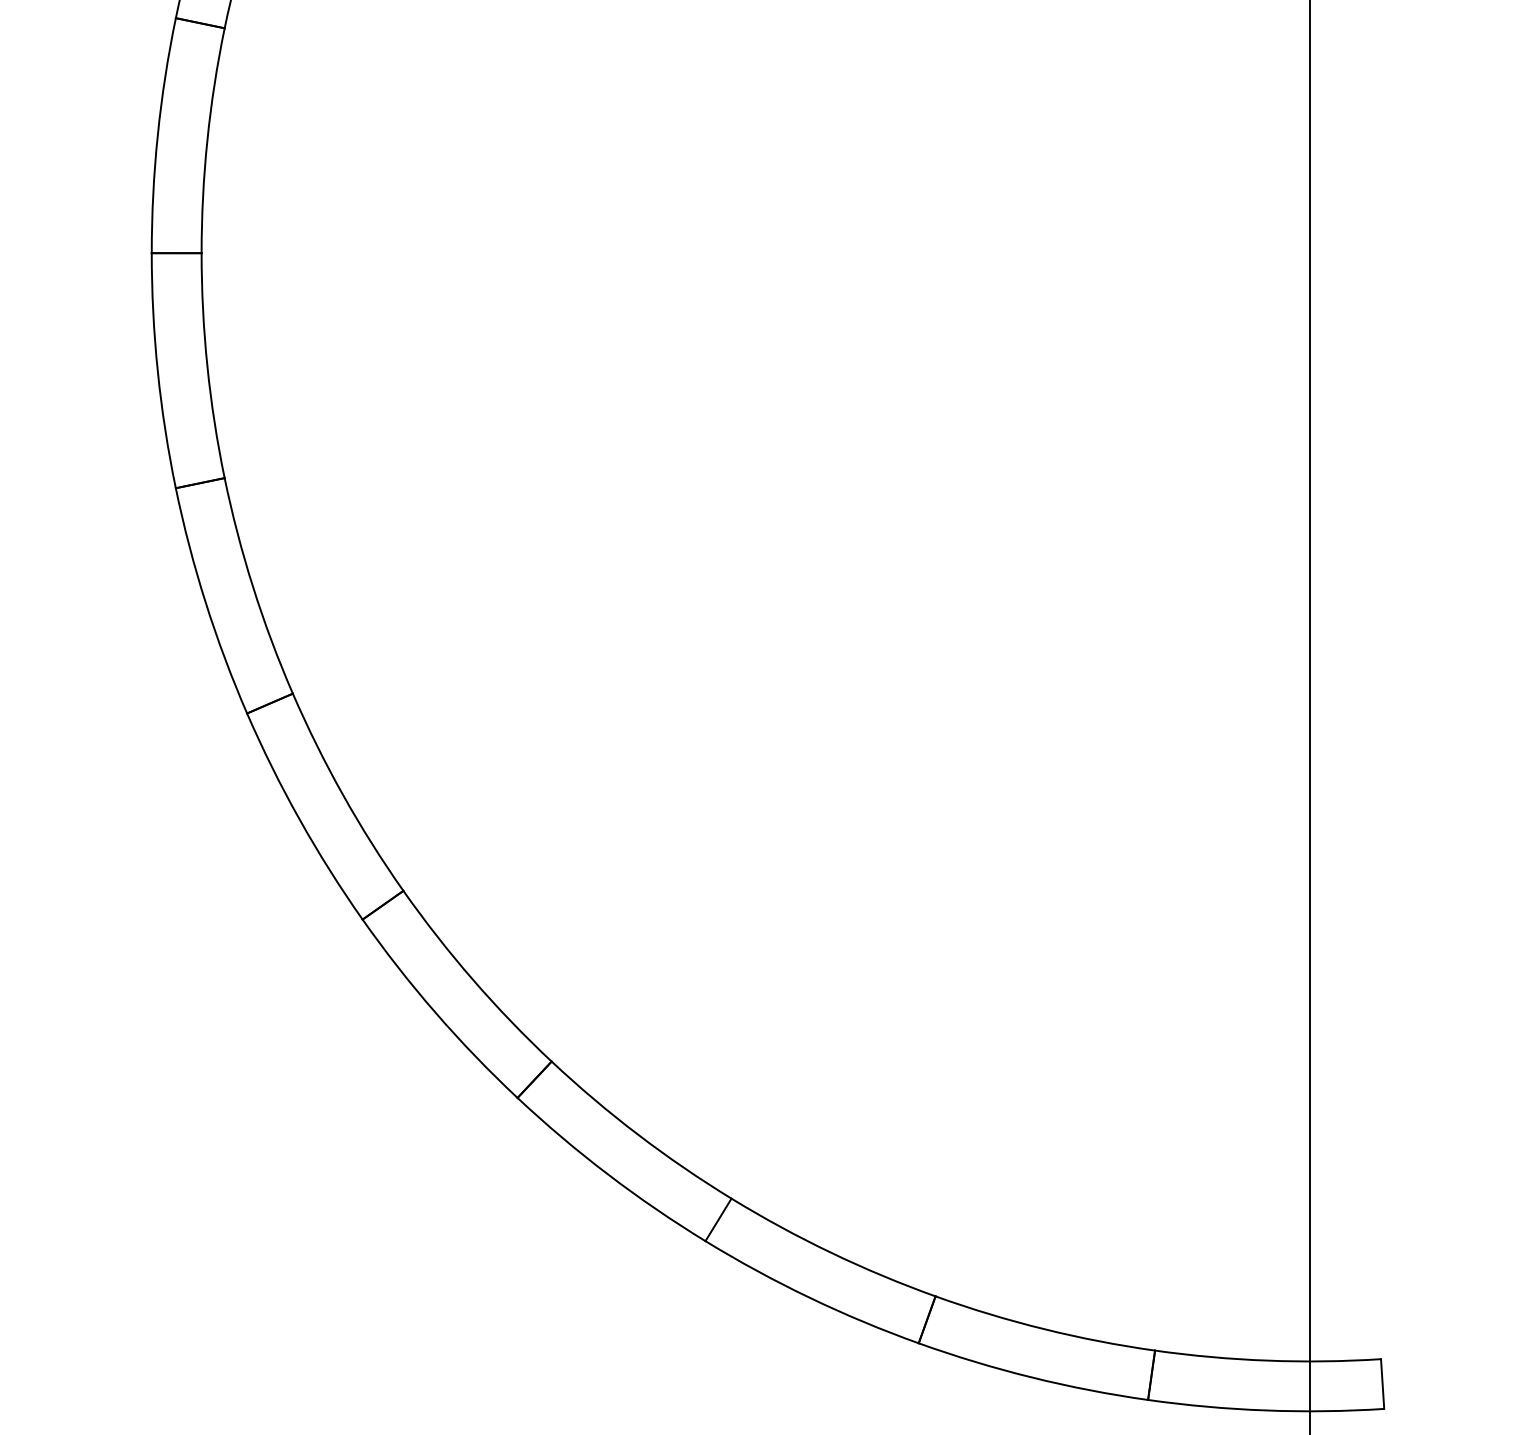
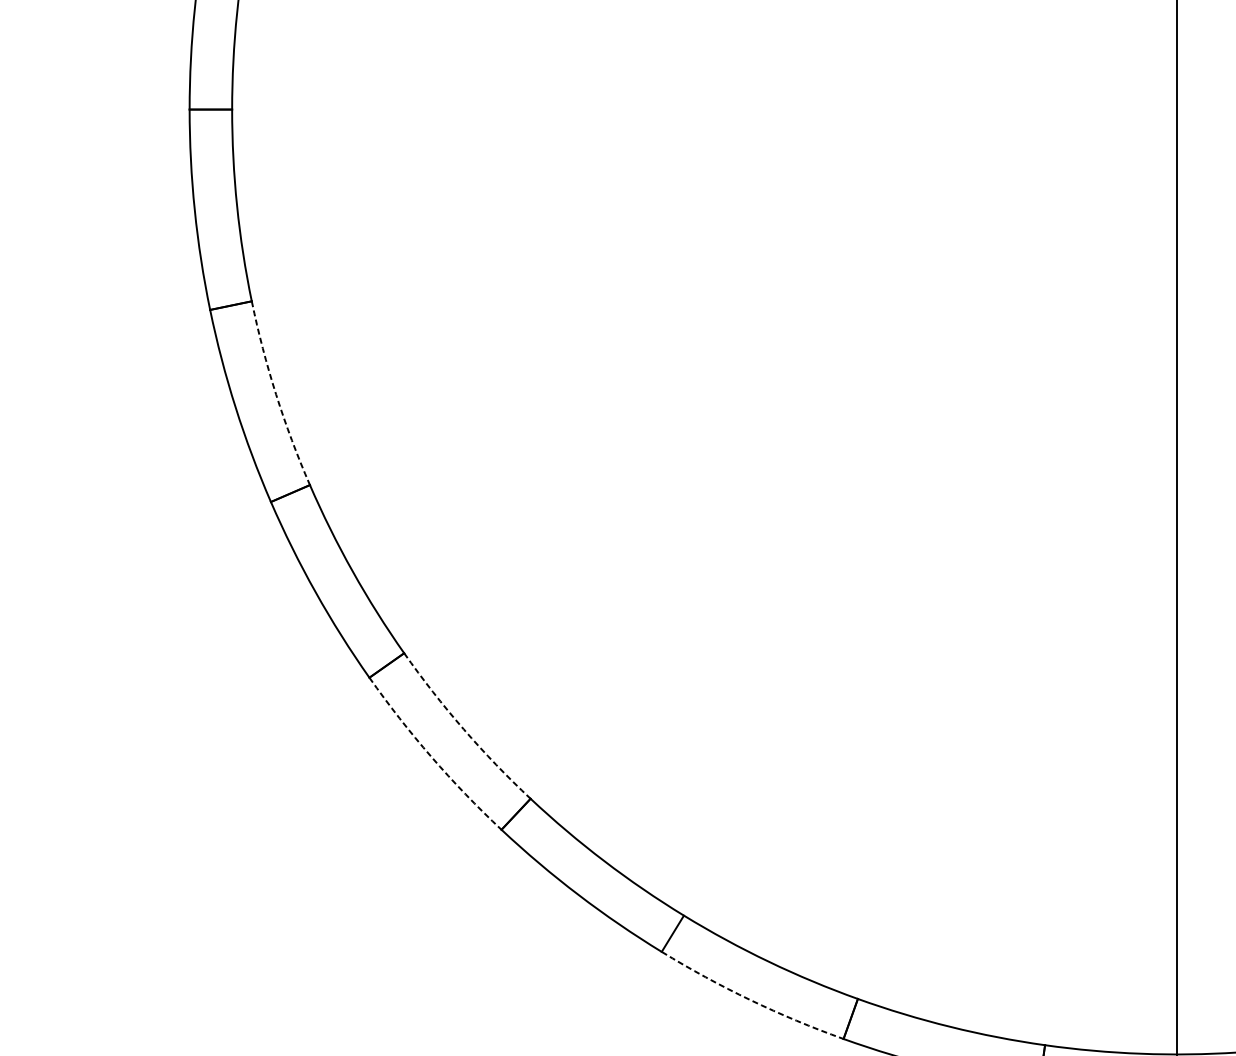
arc: (253, 587) -> (276, 394), solid -> dashed
arc: (473, 980) -> (463, 729), solid -> dashed
arc: (435, 1012) -> (431, 756), solid -> dashed
arc: (809, 1297) -> (750, 999), solid -> dashed

